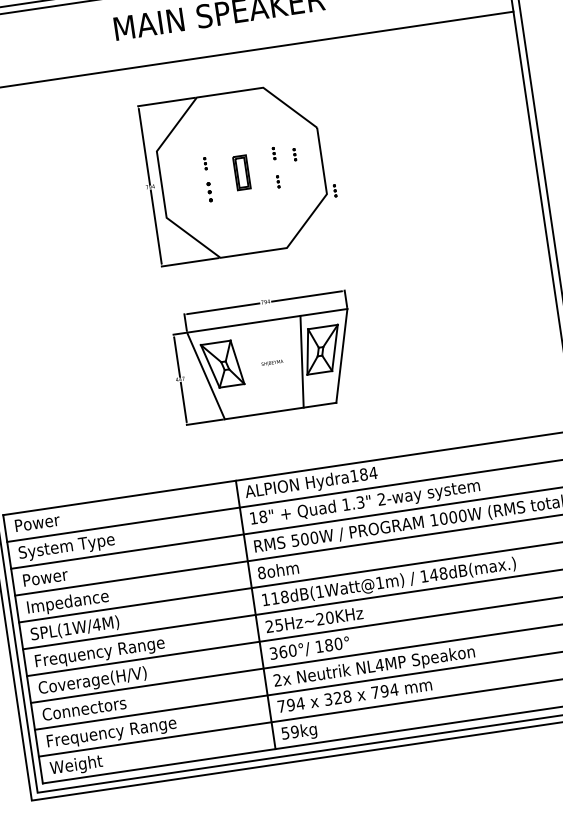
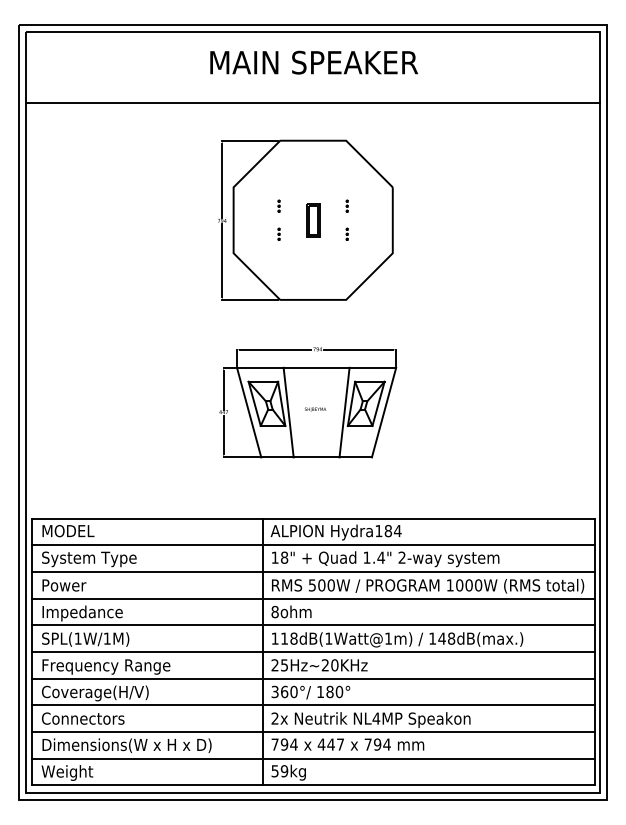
part: (293, 153) -> (366, 209), removed
part: (334, 190) -> (400, 250), removed
part: (208, 191) -> (278, 233), size x0.62
line: (245, 370) -> (288, 412), added
text: (360, 502) -> (381, 557), 1.3" -> 1.4"
text: (42, 522) -> (69, 531), Power -> MODEL
text: (96, 624) -> (107, 638), SPL(1W/4M) -> SPL(1W/1M)
text: (337, 698) -> (330, 744), 328 -> 447
text: (133, 730) -> (127, 746), Frequency Range -> Dimensions(W x H x D)

